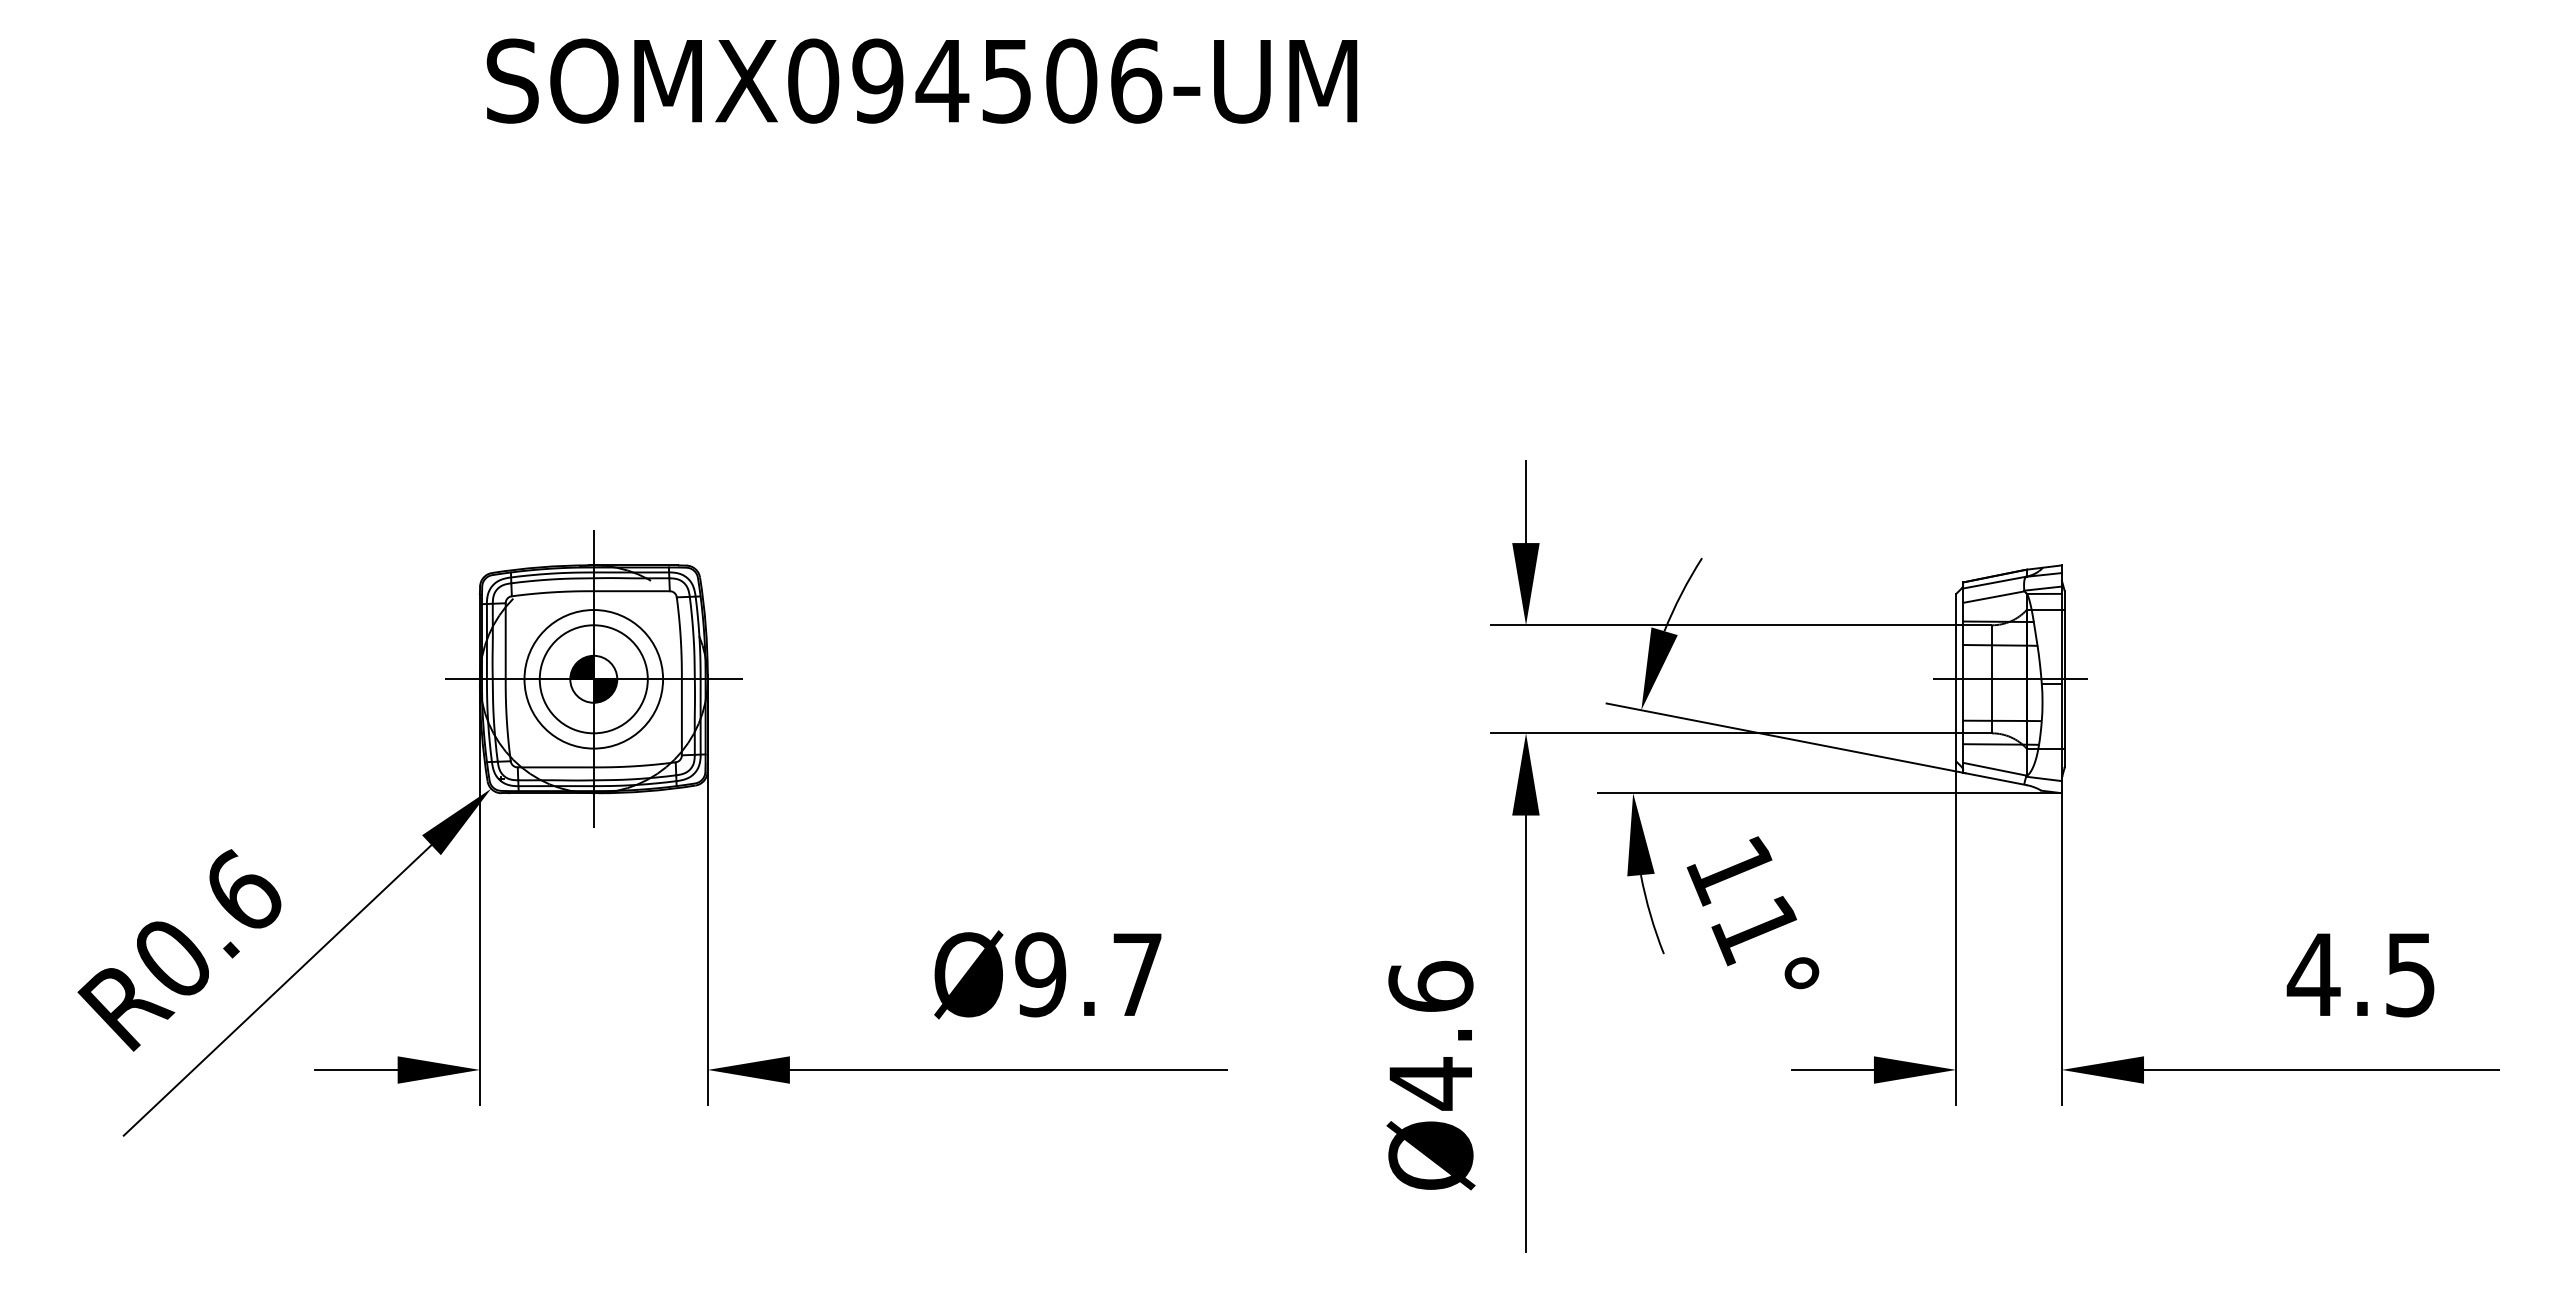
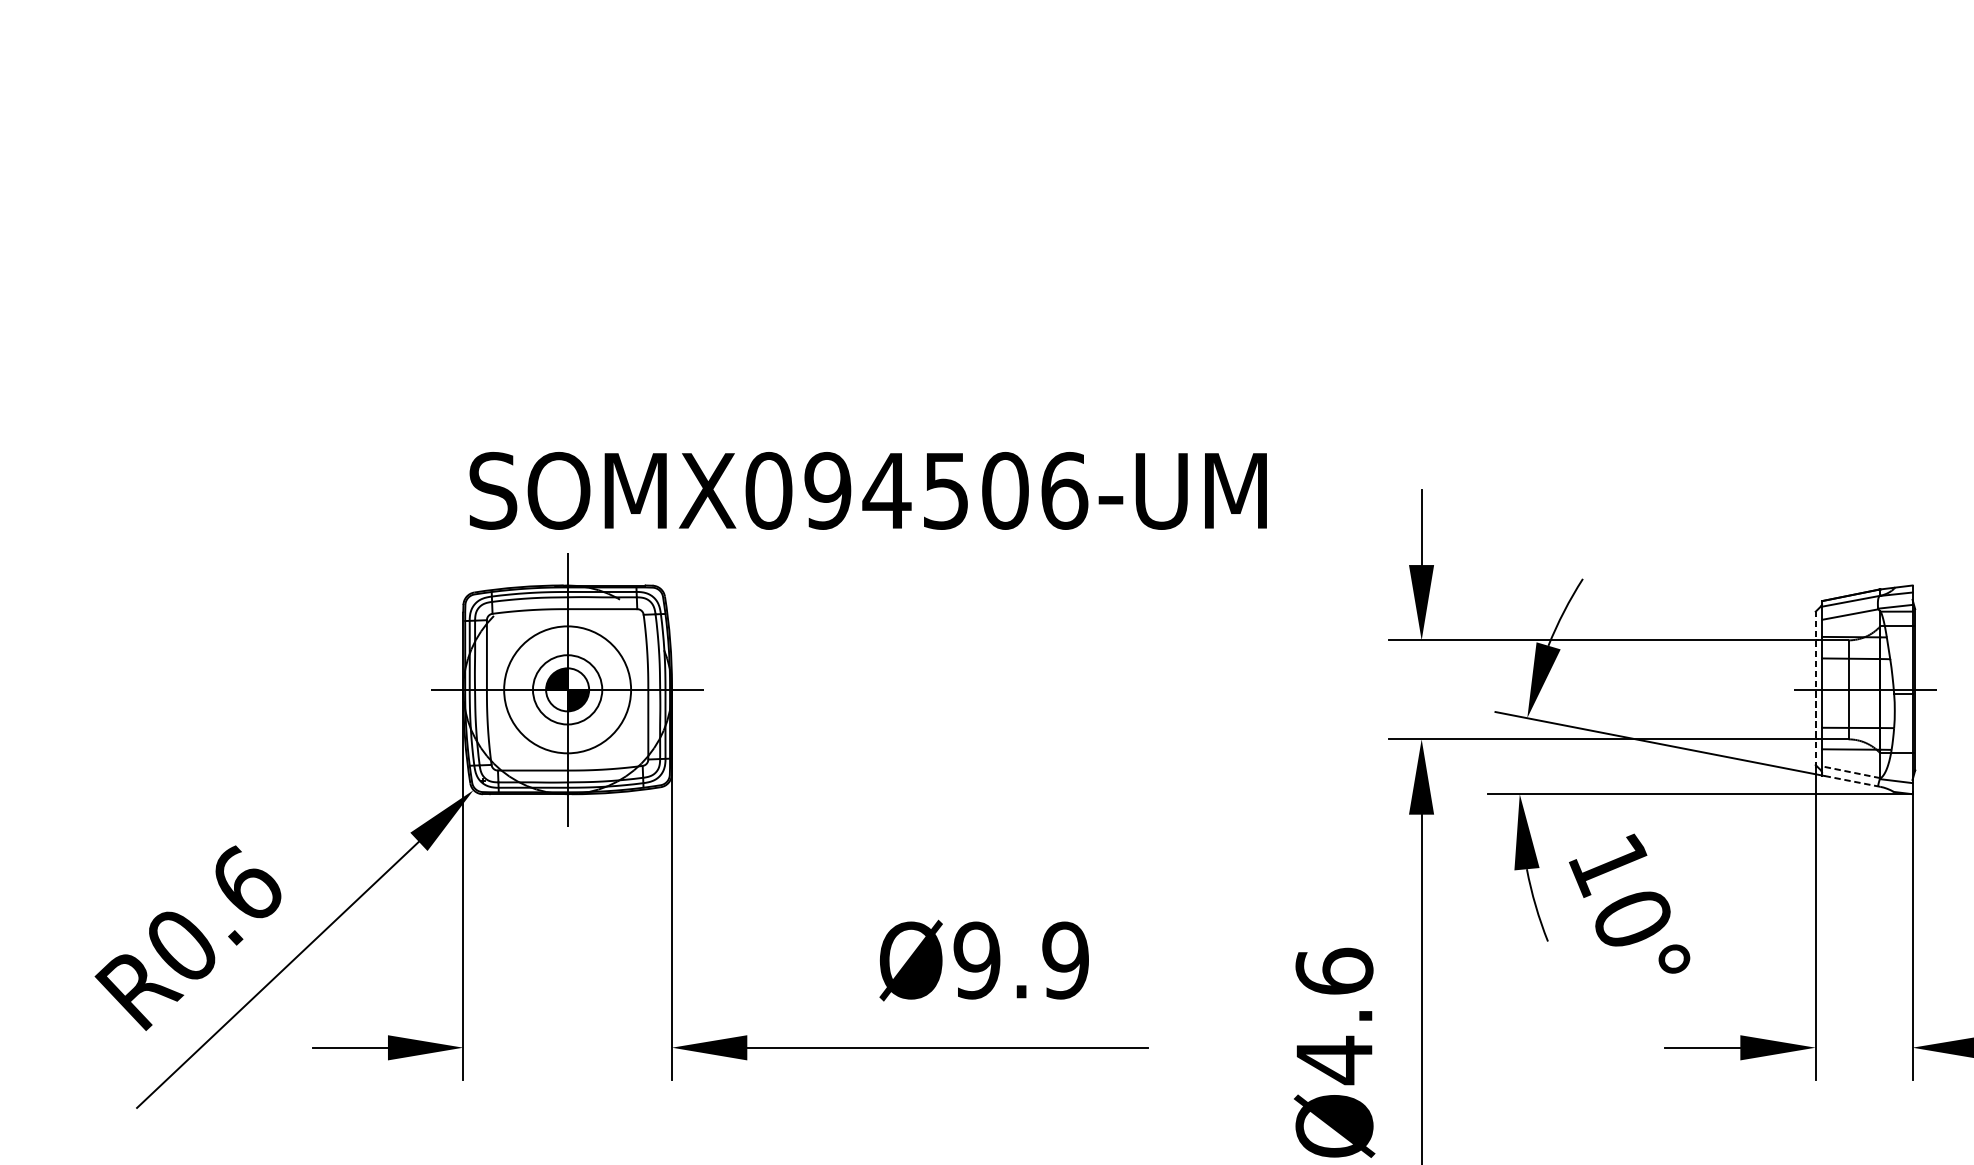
text: (921, 80) -> (867, 490), moved
line: (1956, 678) -> (1815, 689), solid -> dashed
circle: (593, 679) -> (567, 690), size x0.7
line: (1994, 769) -> (1850, 772), solid -> dashed
line: (1994, 778) -> (1850, 780), solid -> dashed
text: (1754, 931) -> (1630, 920), 11° -> 10°
text: (1137, 974) -> (1065, 960), Ø9.7 -> Ø9.9

